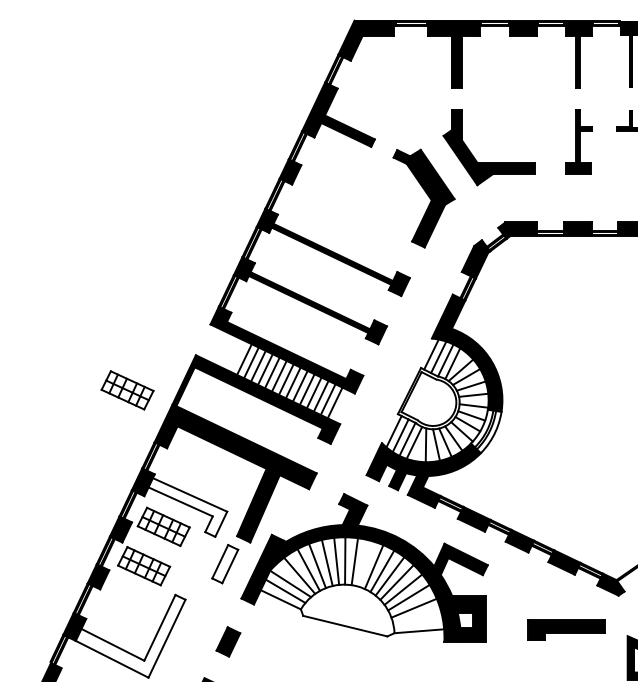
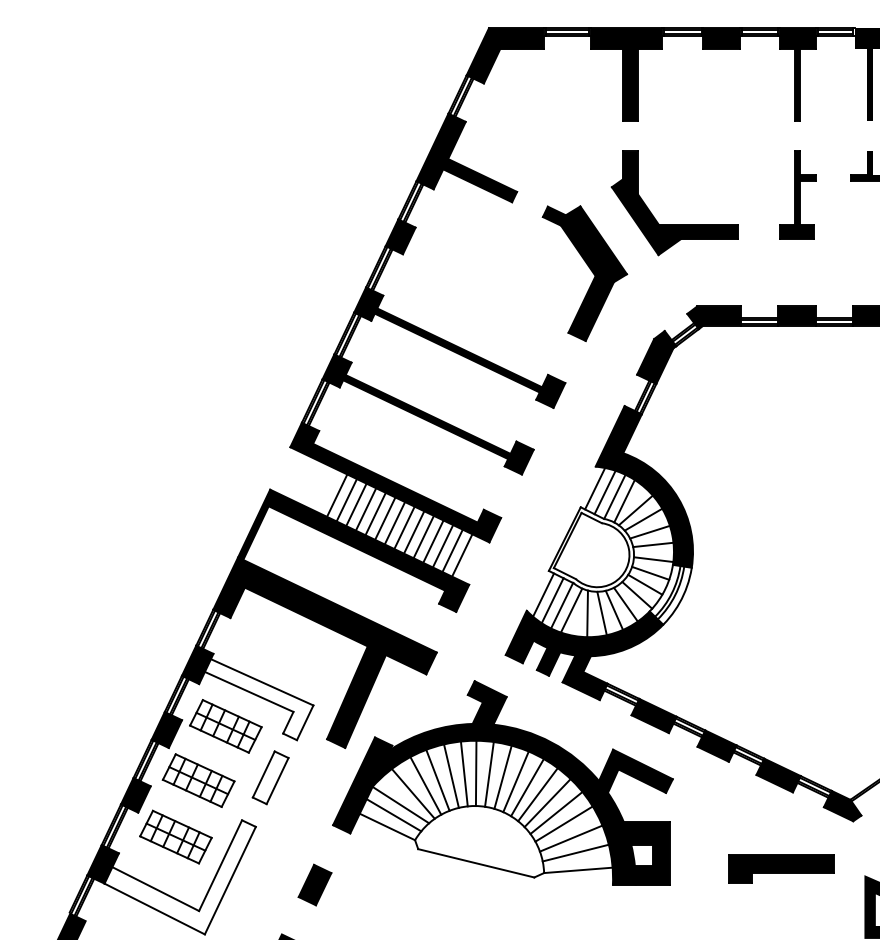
part: (127, 389) -> (175, 836), moved
part: (225, 563) -> (270, 777), moved
line: (364, 563) -> (502, 776), added
line: (417, 618) -> (575, 852), added

